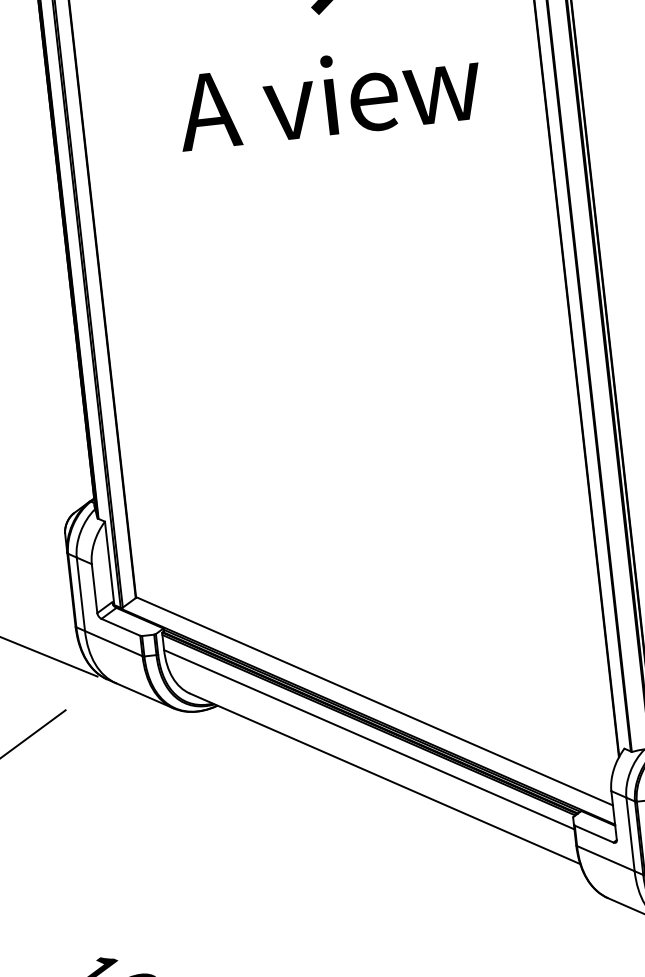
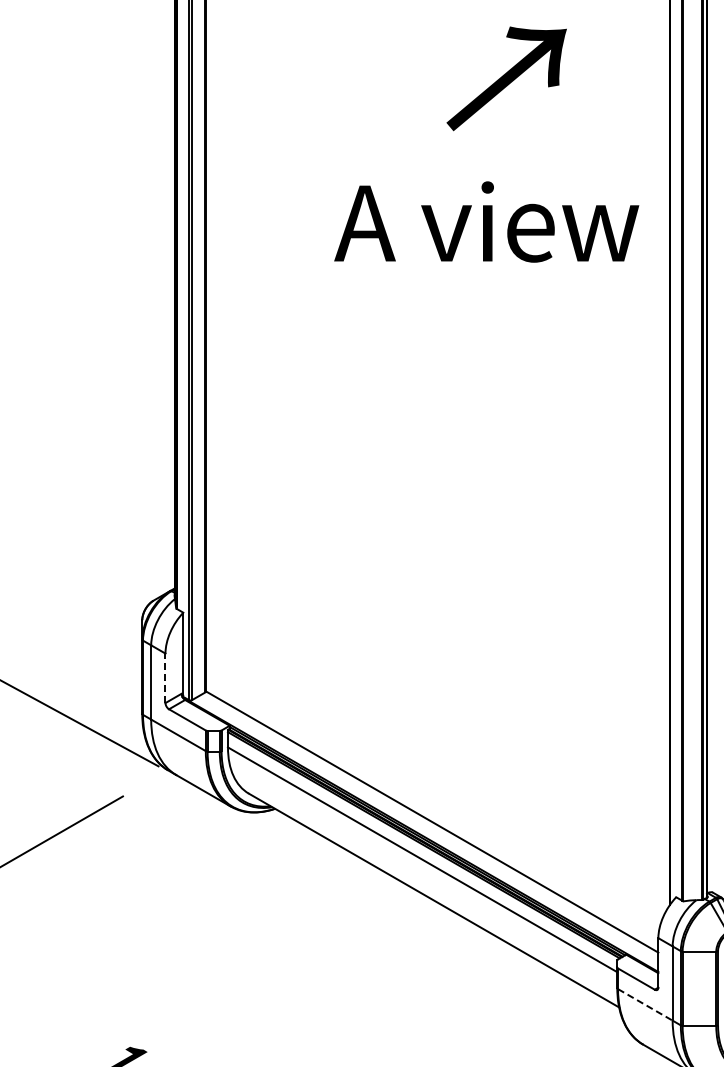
text: (328, 95) -> (486, 221), moved
line: (94, 588) -> (165, 678), solid -> dashed
line: (605, 858) -> (645, 1004), solid -> dashed

